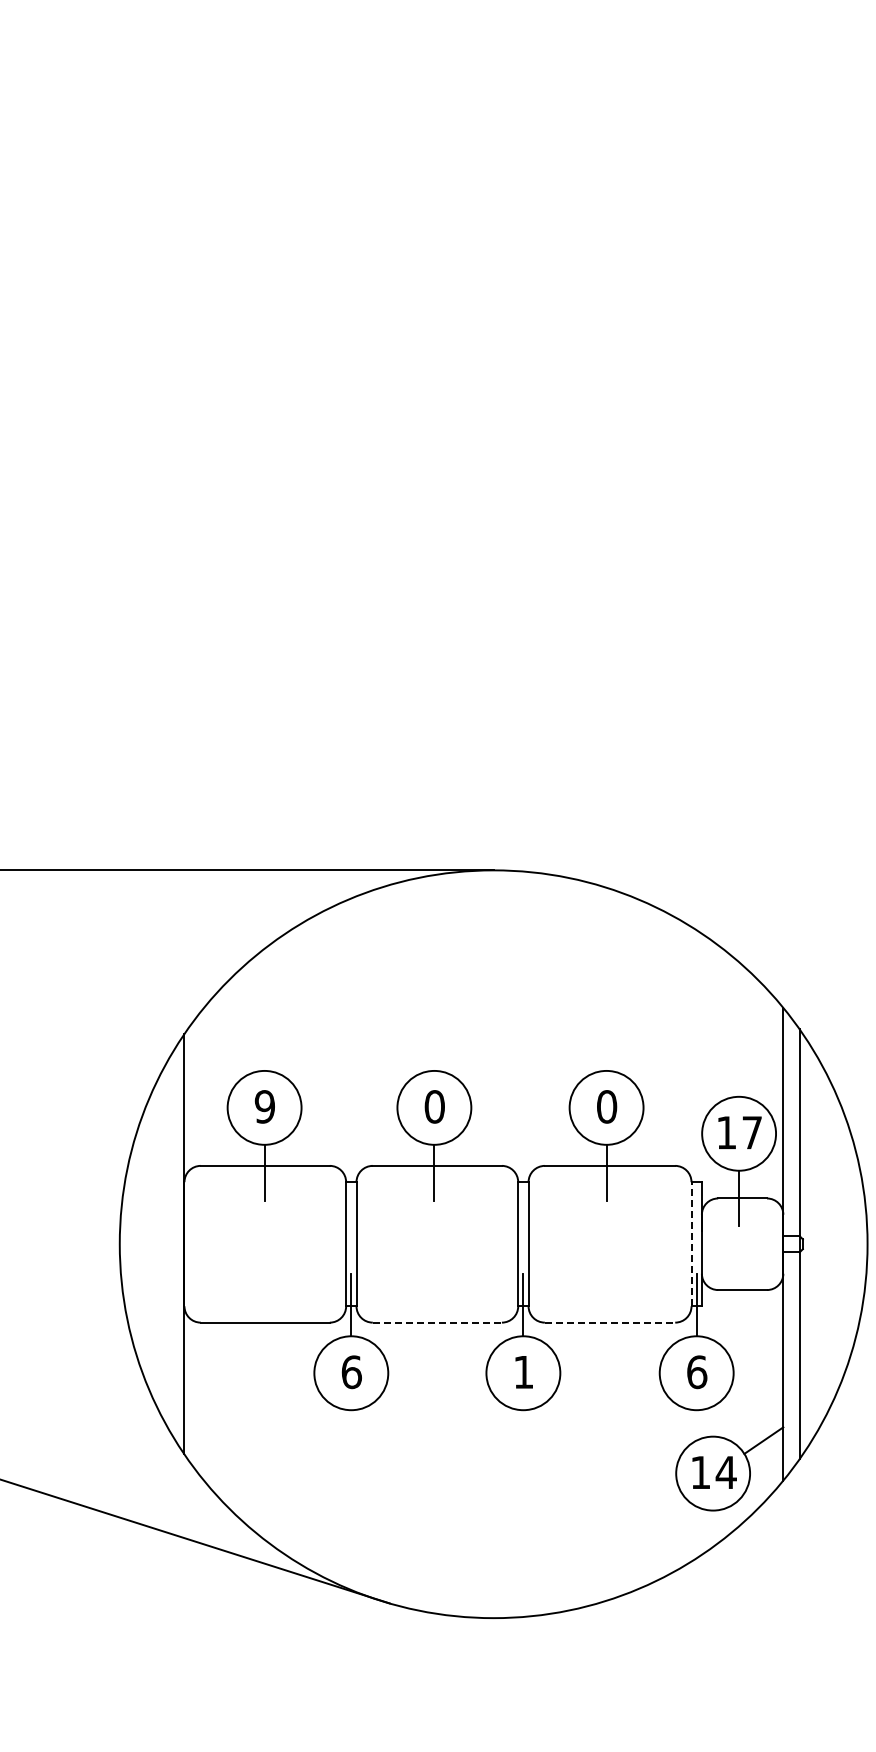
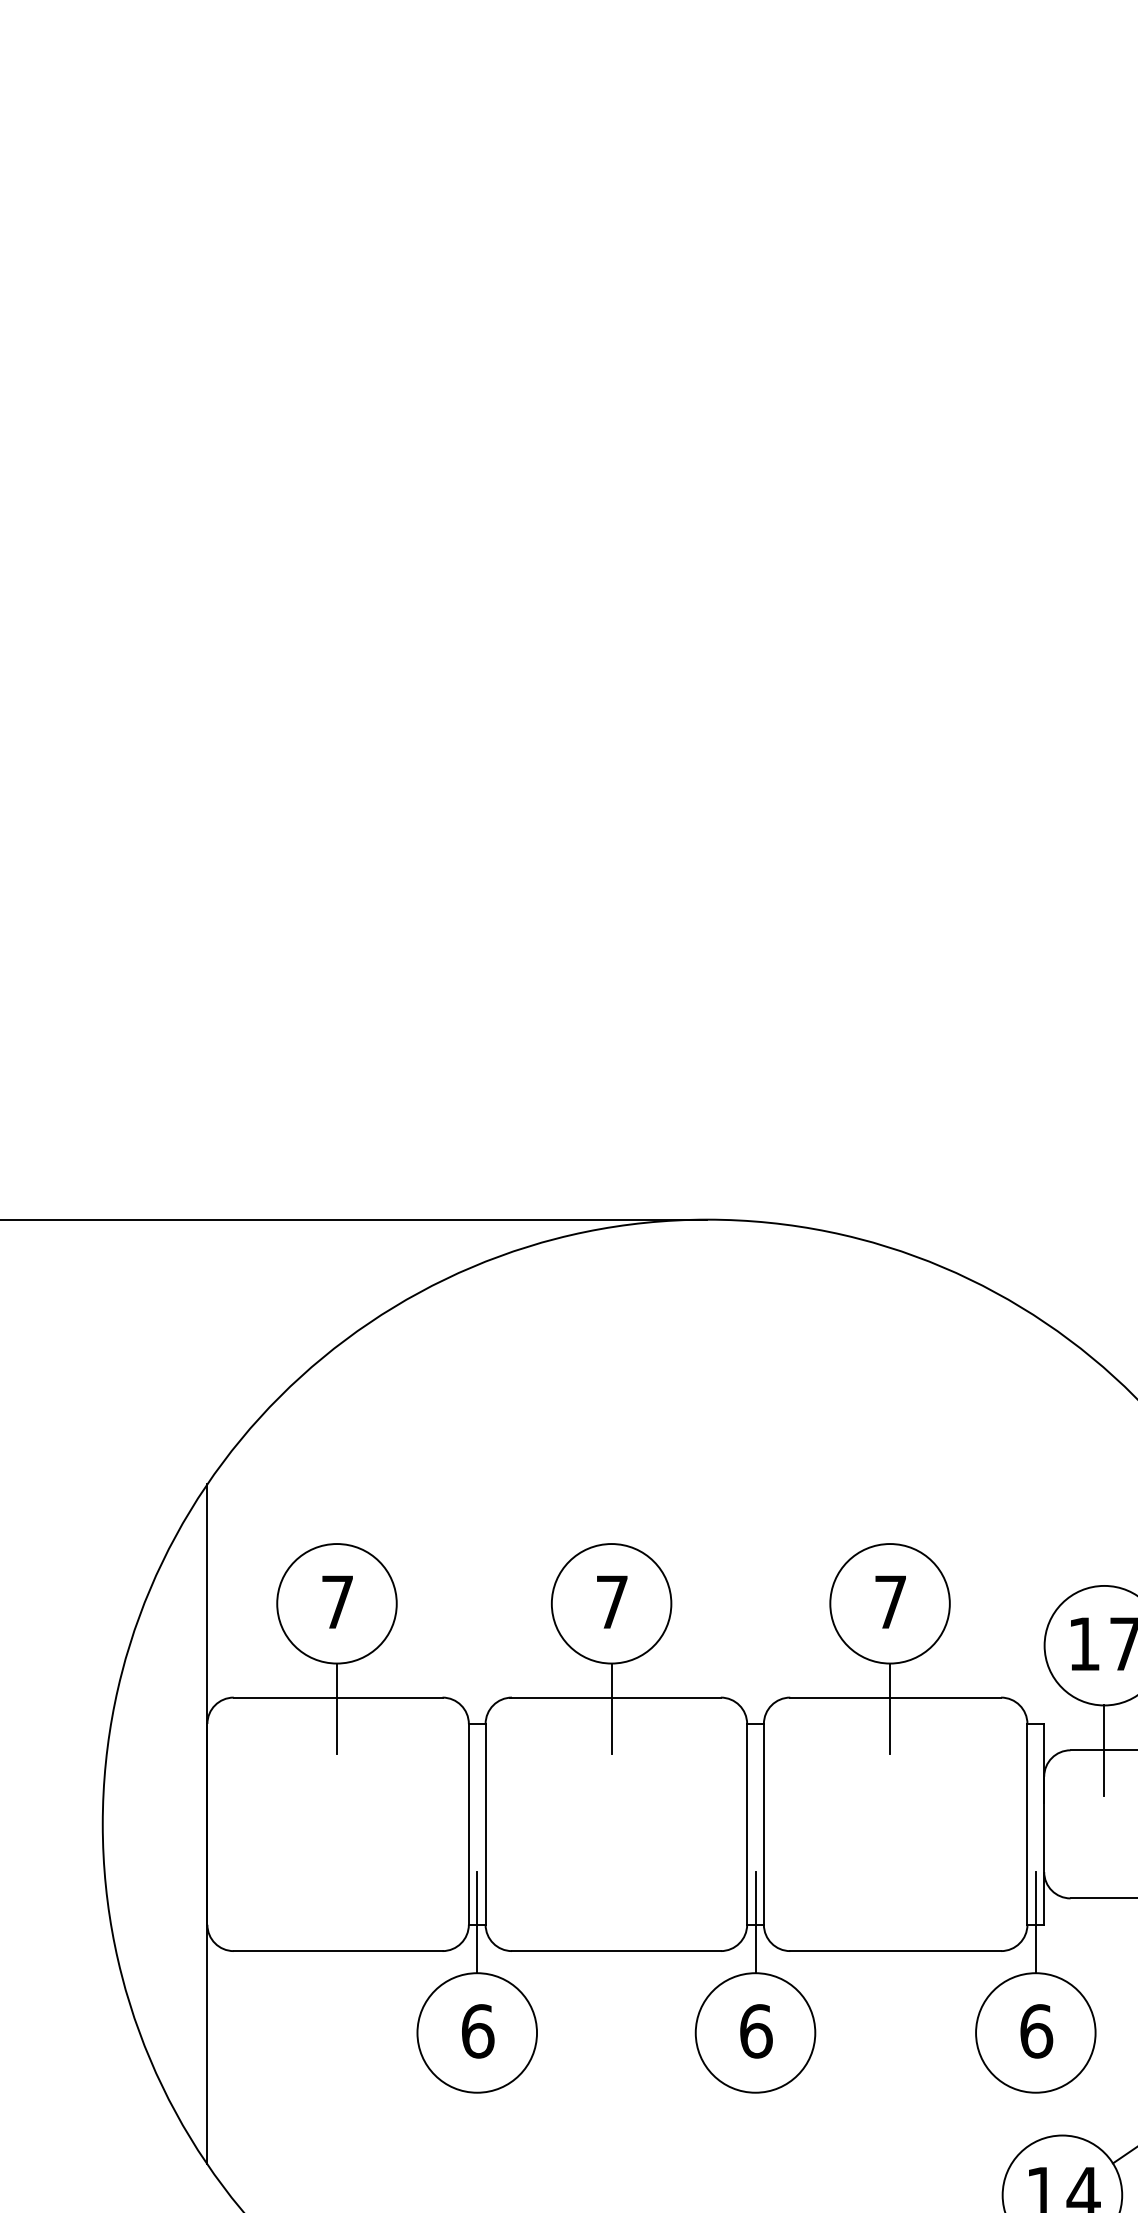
text: (264, 1106) -> (336, 1601), 9 -> 7
text: (434, 1106) -> (611, 1601), 0 -> 7
text: (607, 1106) -> (891, 1601), 0 -> 7
line: (691, 1243) -> (1027, 1823), dashed -> solid
line: (437, 1322) -> (616, 1950), dashed -> solid
line: (610, 1322) -> (896, 1950), dashed -> solid
text: (524, 1372) -> (757, 2031), 1 -> 6

